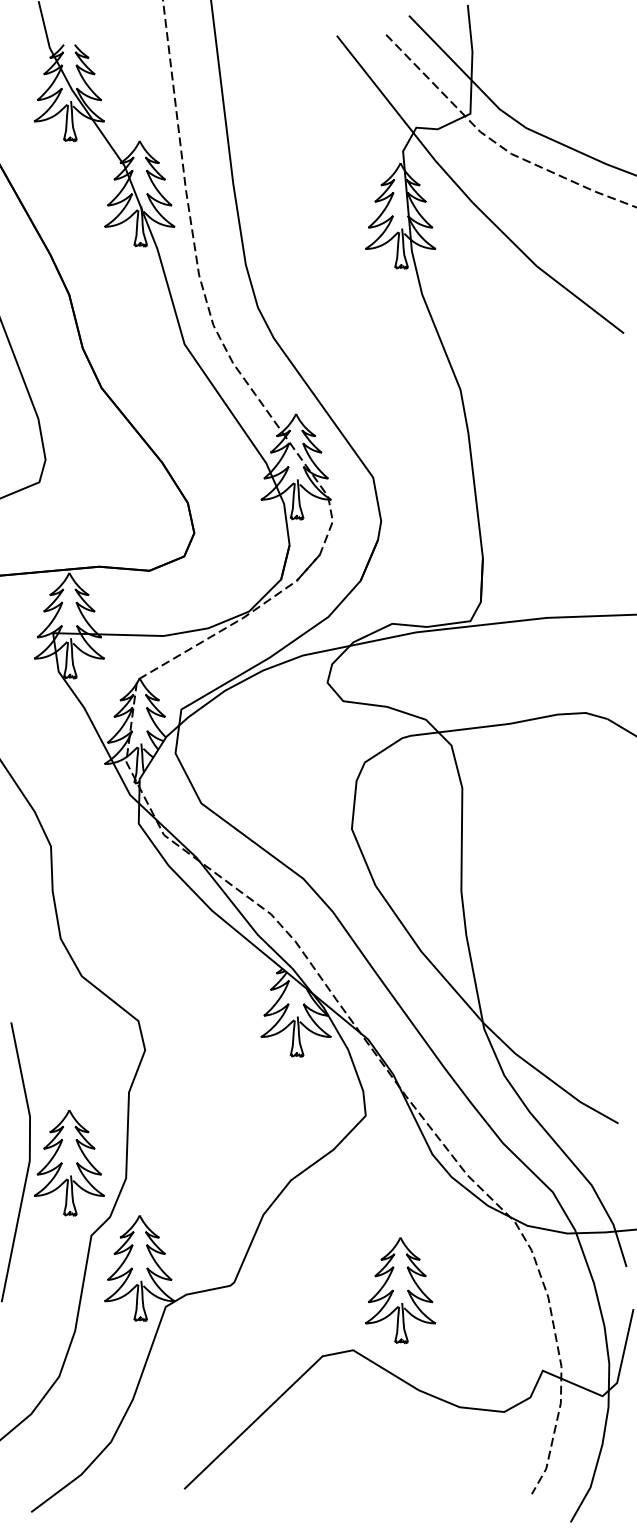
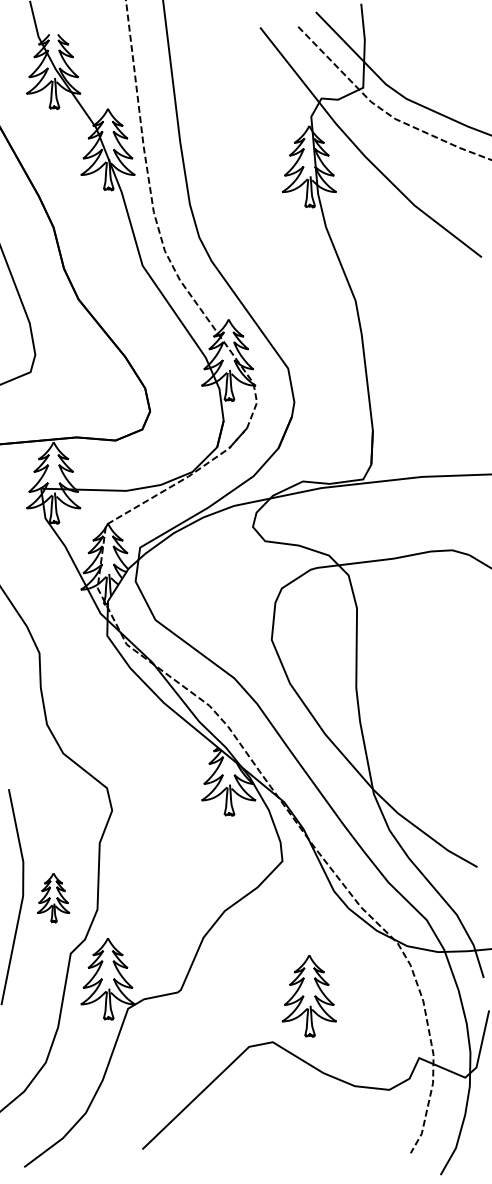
part: (68, 1163) -> (53, 898), size x0.6

